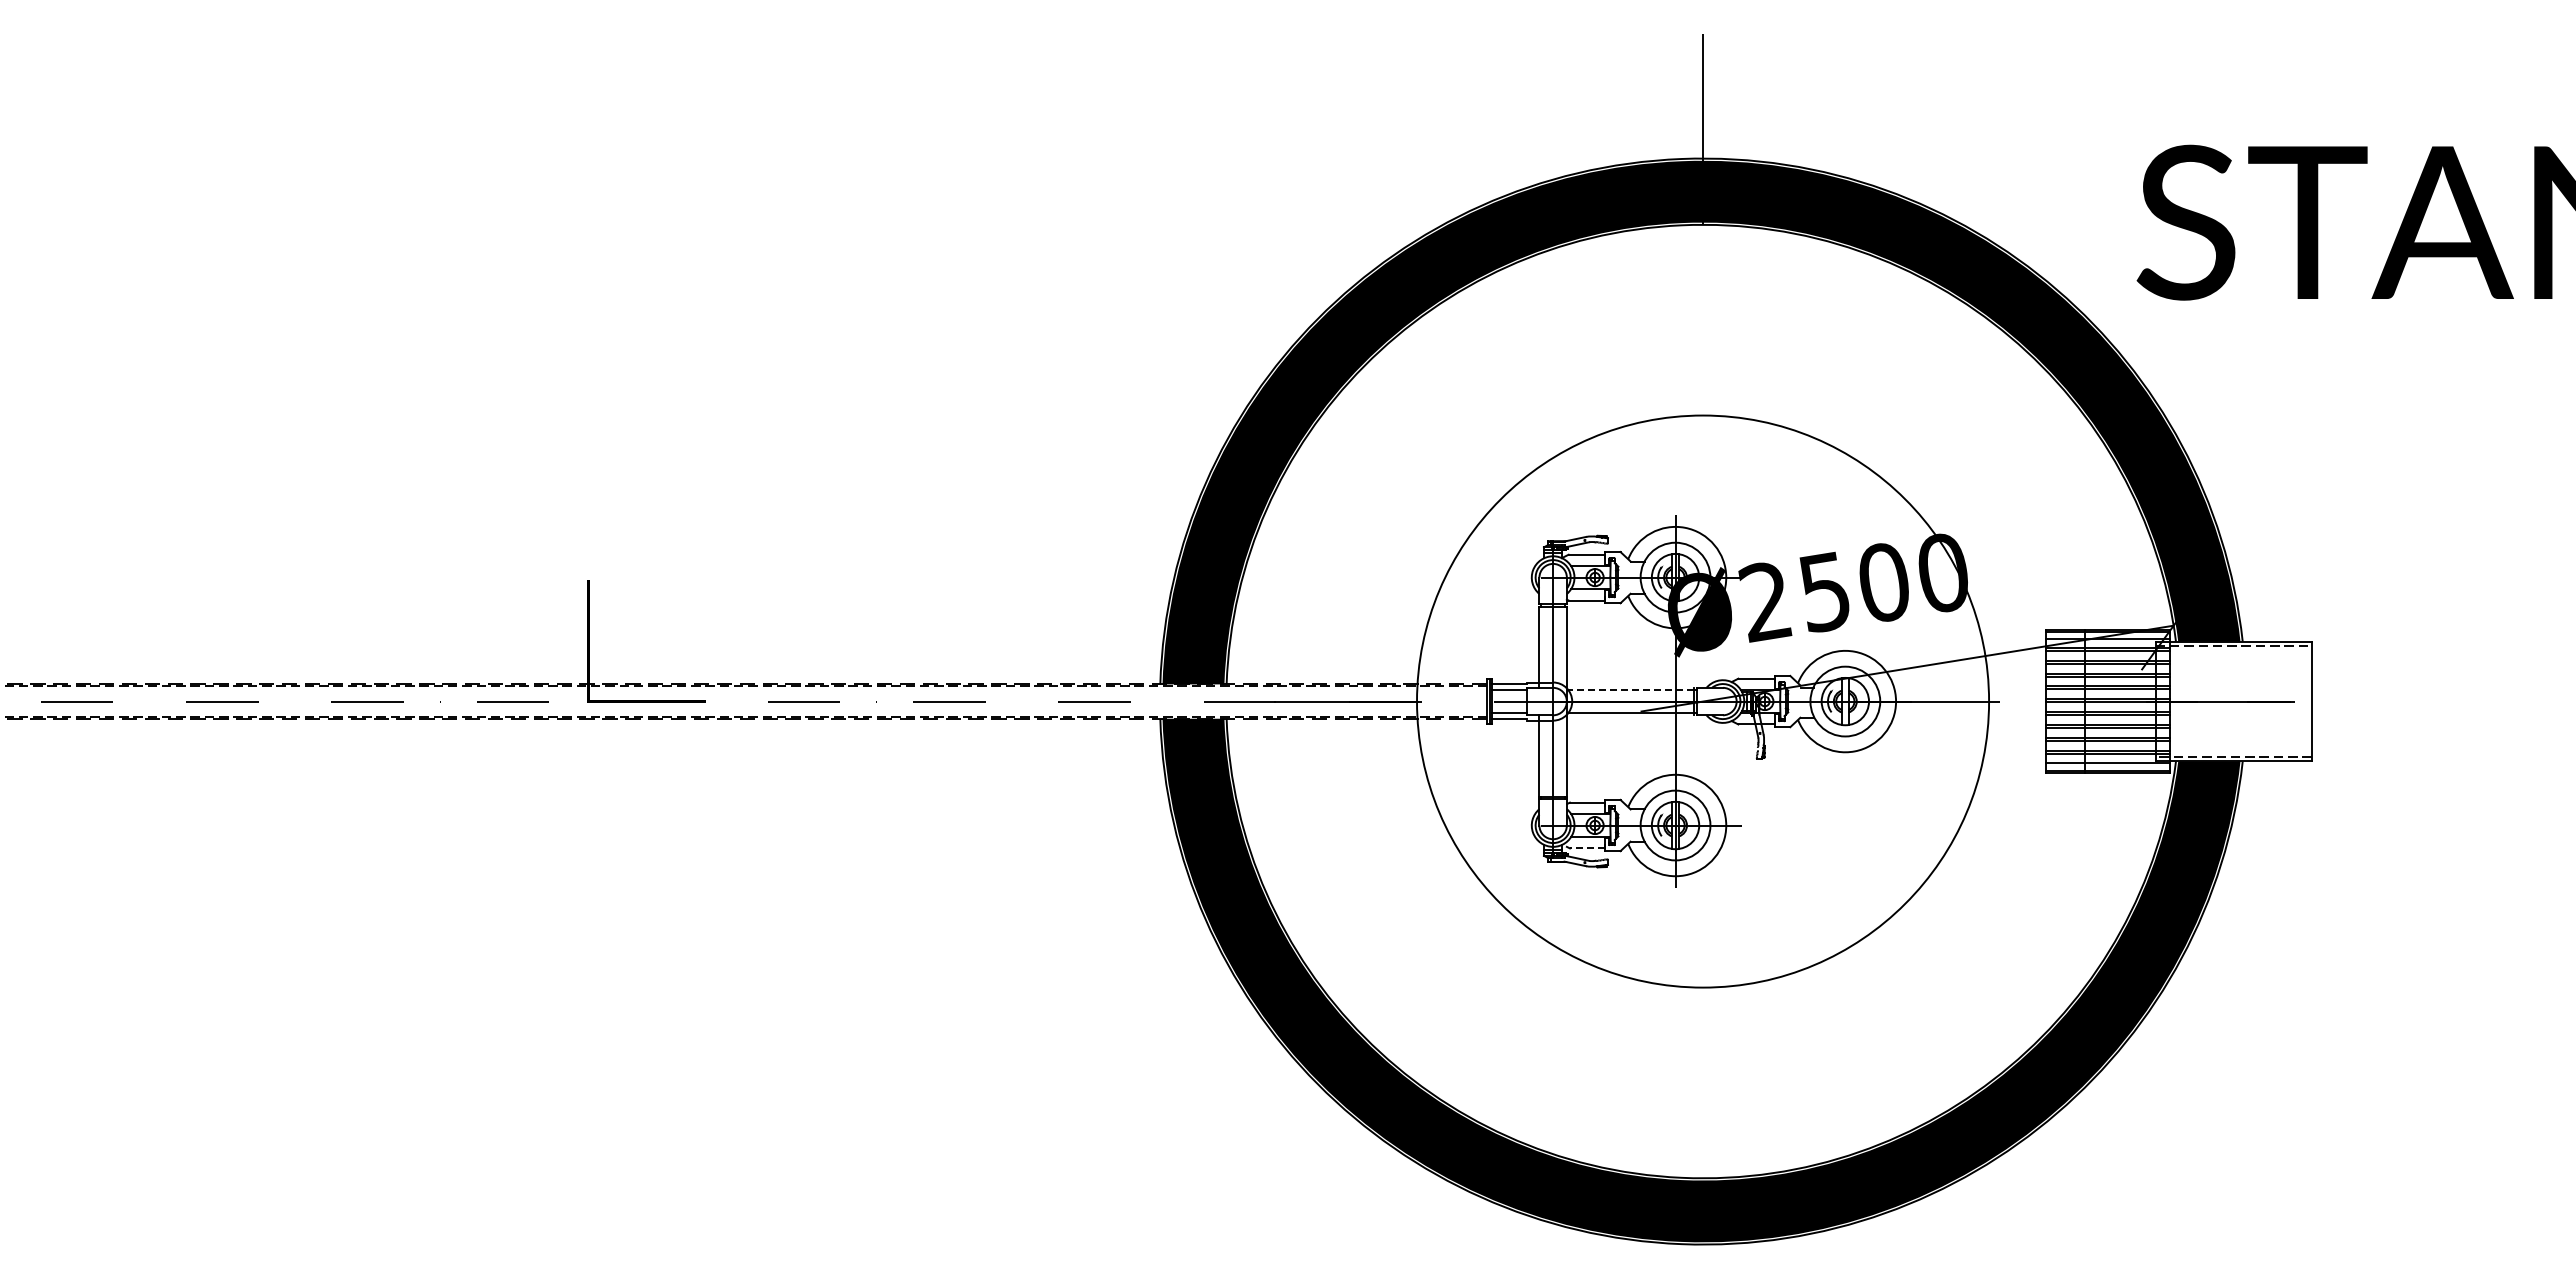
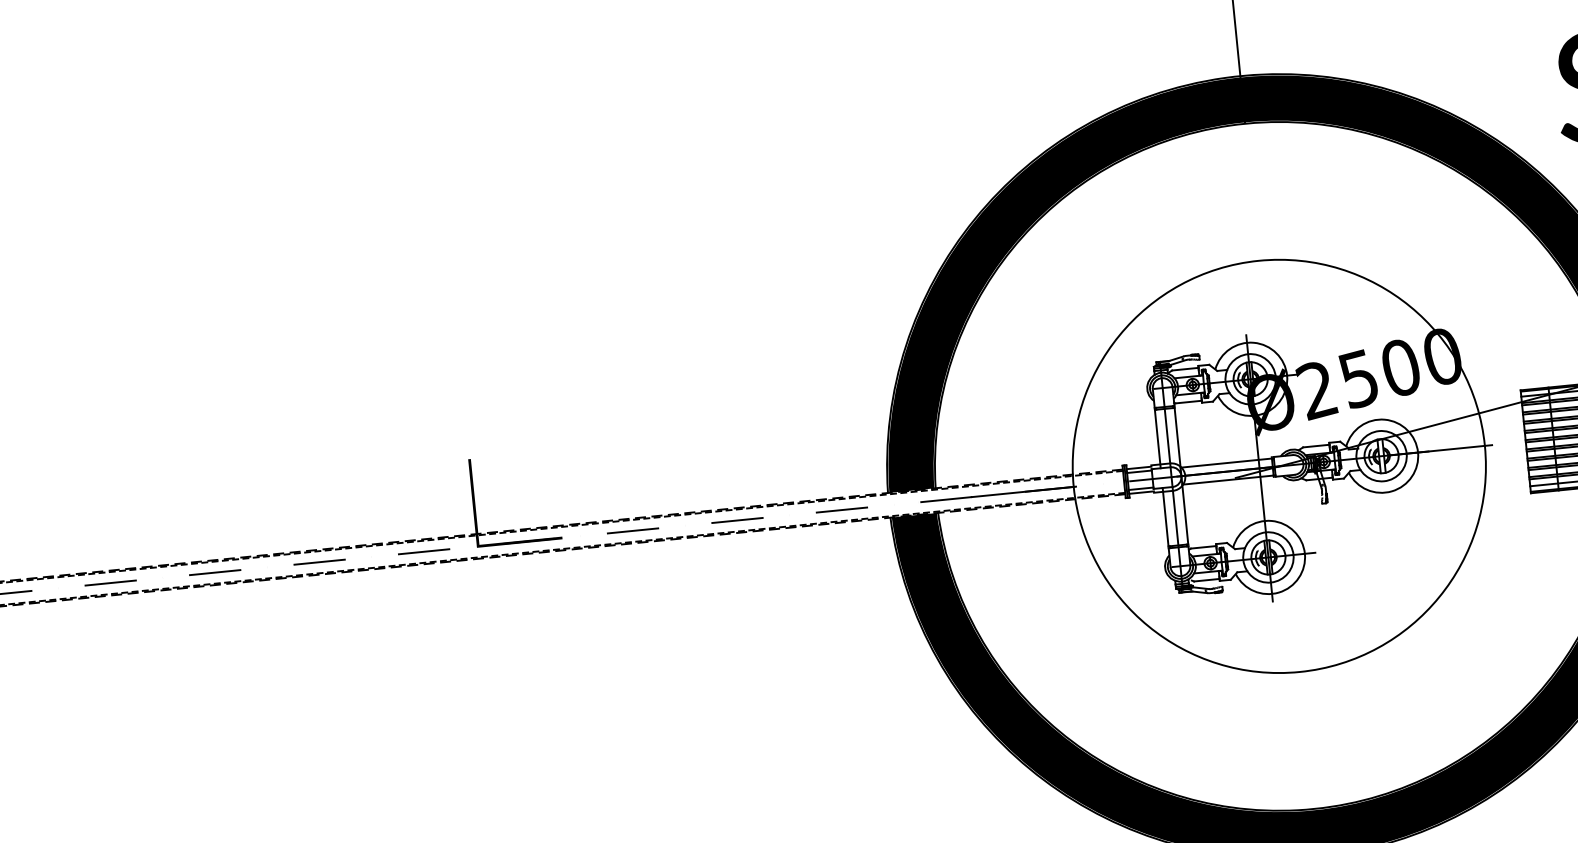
line: (1630, 689) -> (1226, 462), dashed -> solid
line: (1587, 848) -> (1206, 580), dashed -> solid

